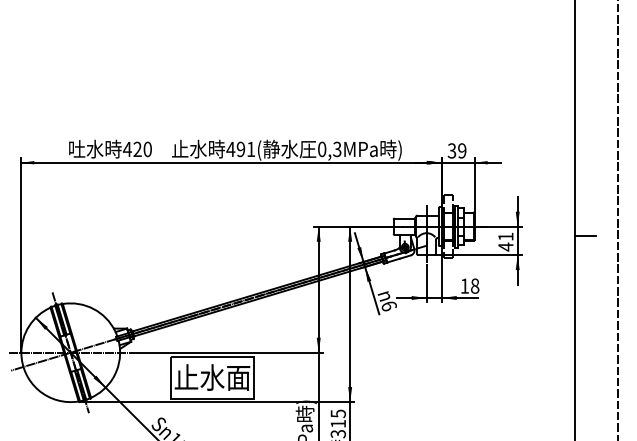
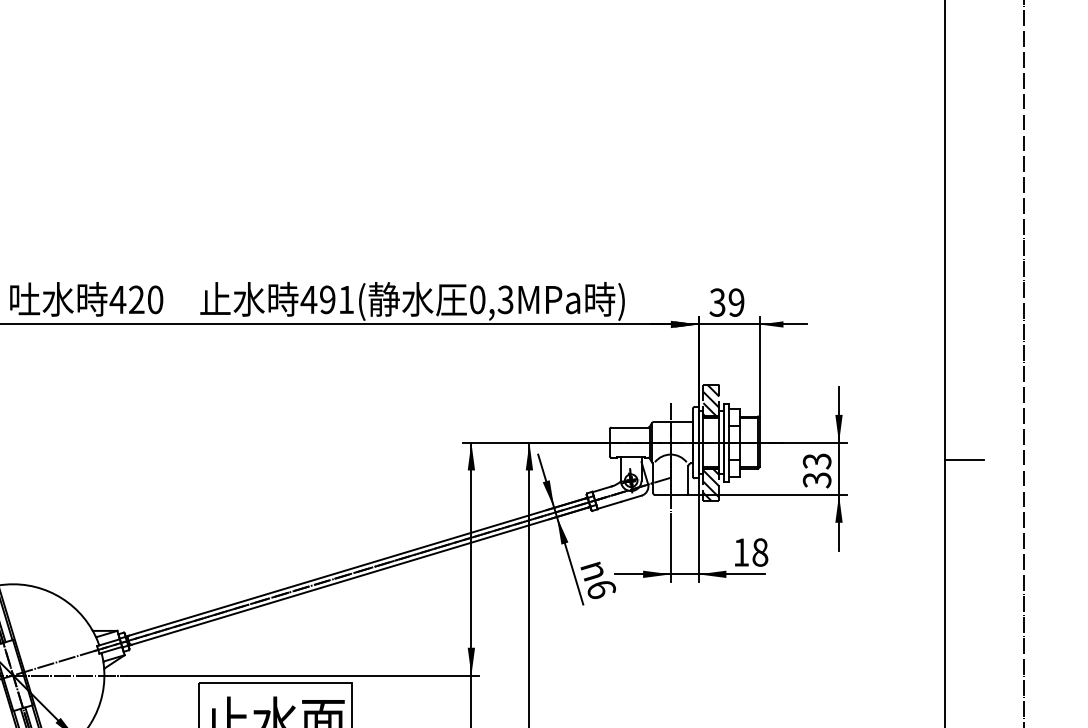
hatch: (448, 203) -> (711, 399), added
text: (505, 241) -> (816, 469), 41 -> 33
hatch: (448, 249) -> (711, 484), added

